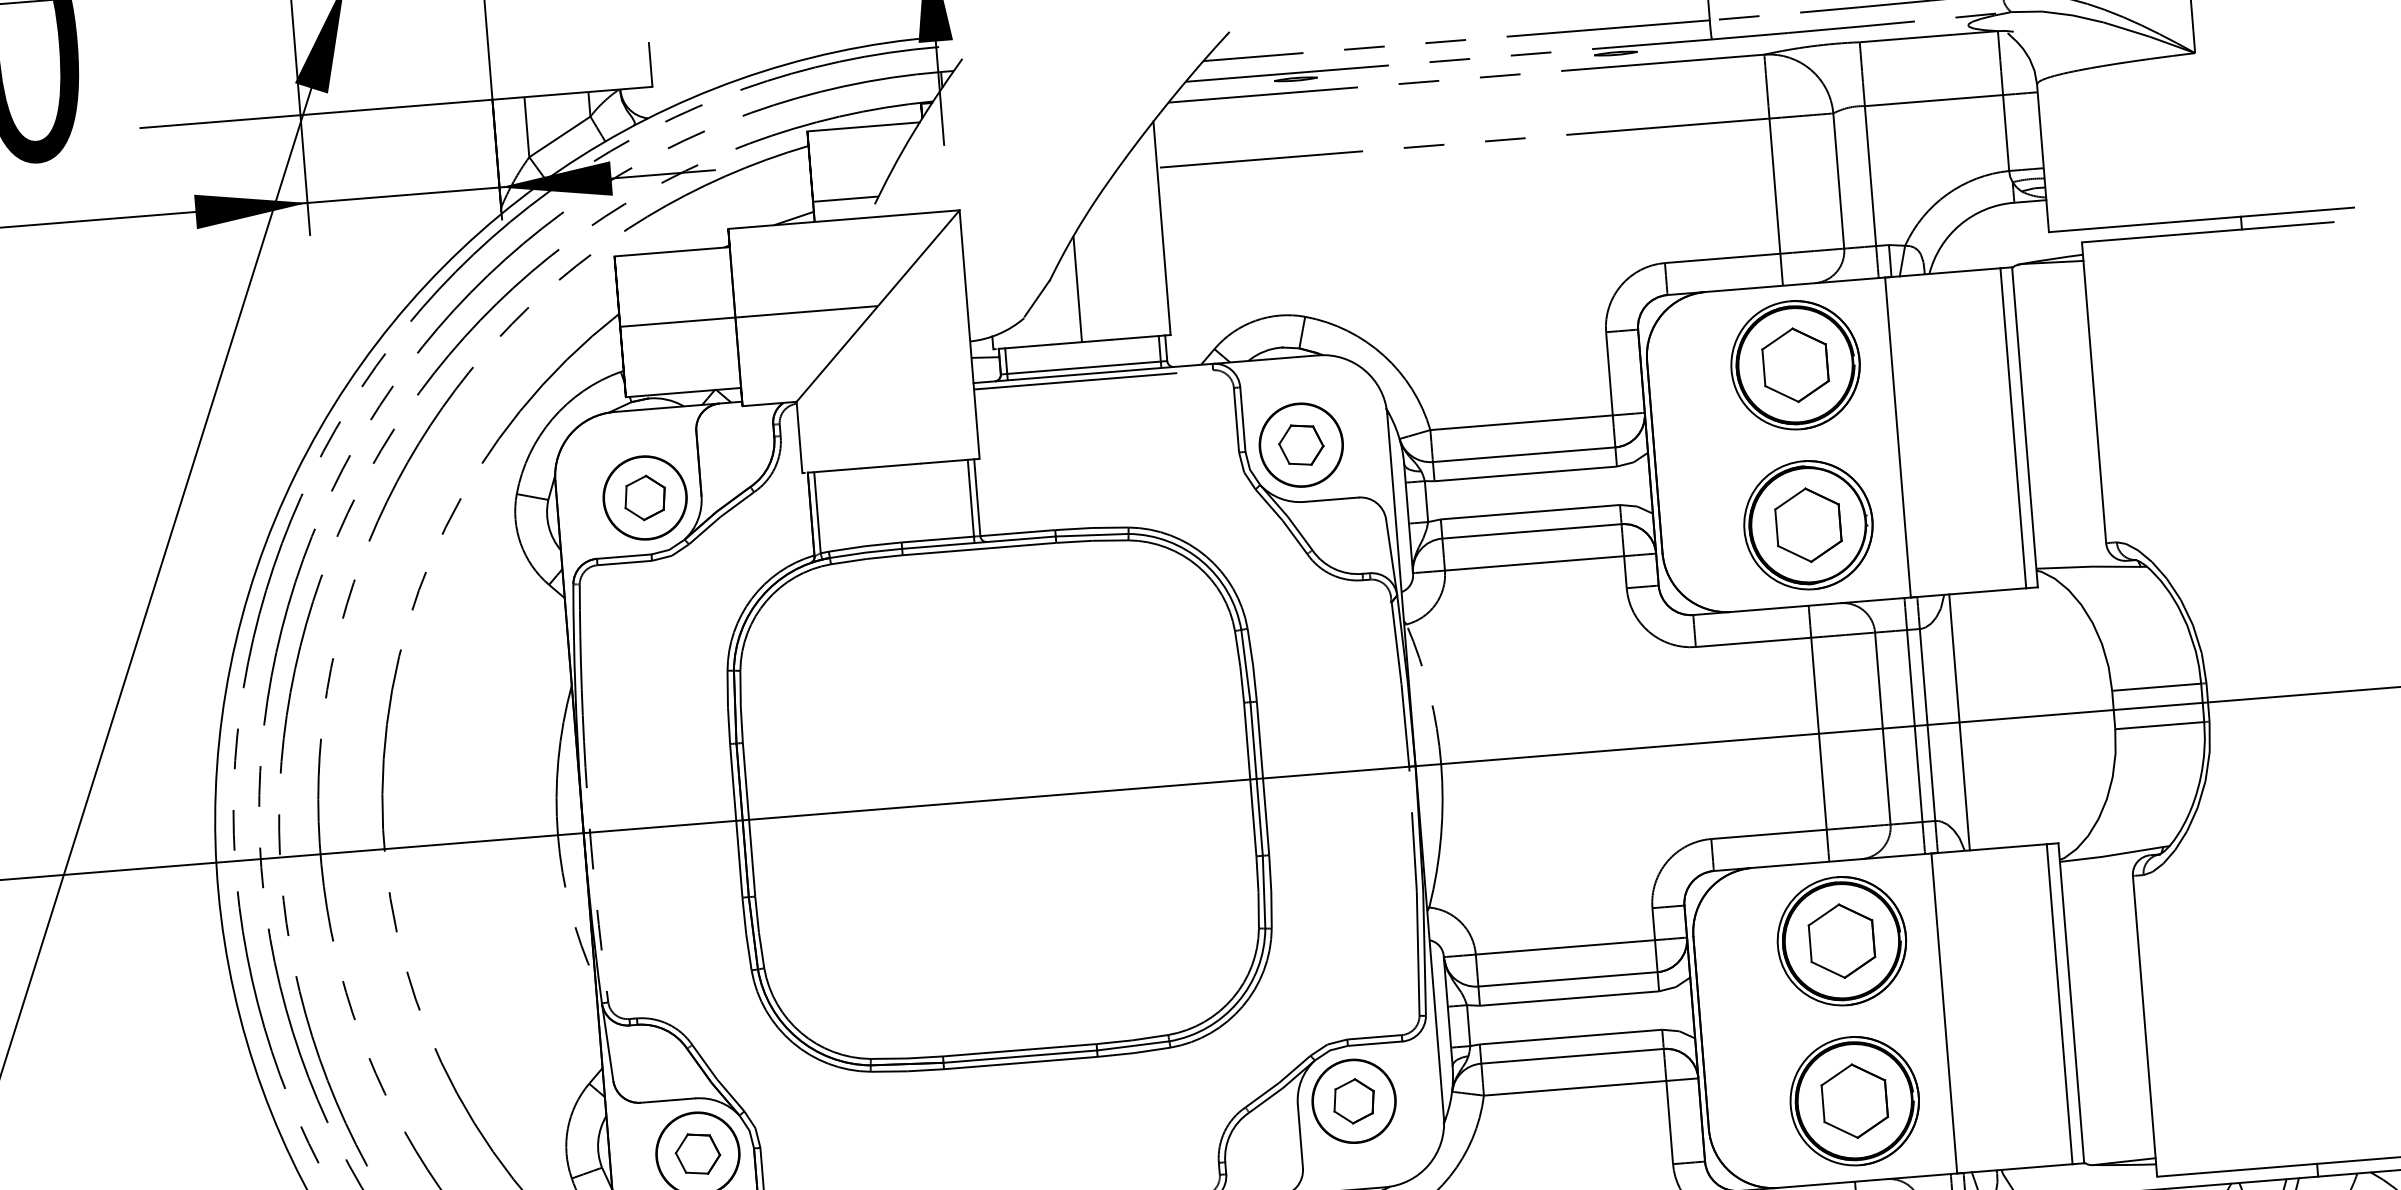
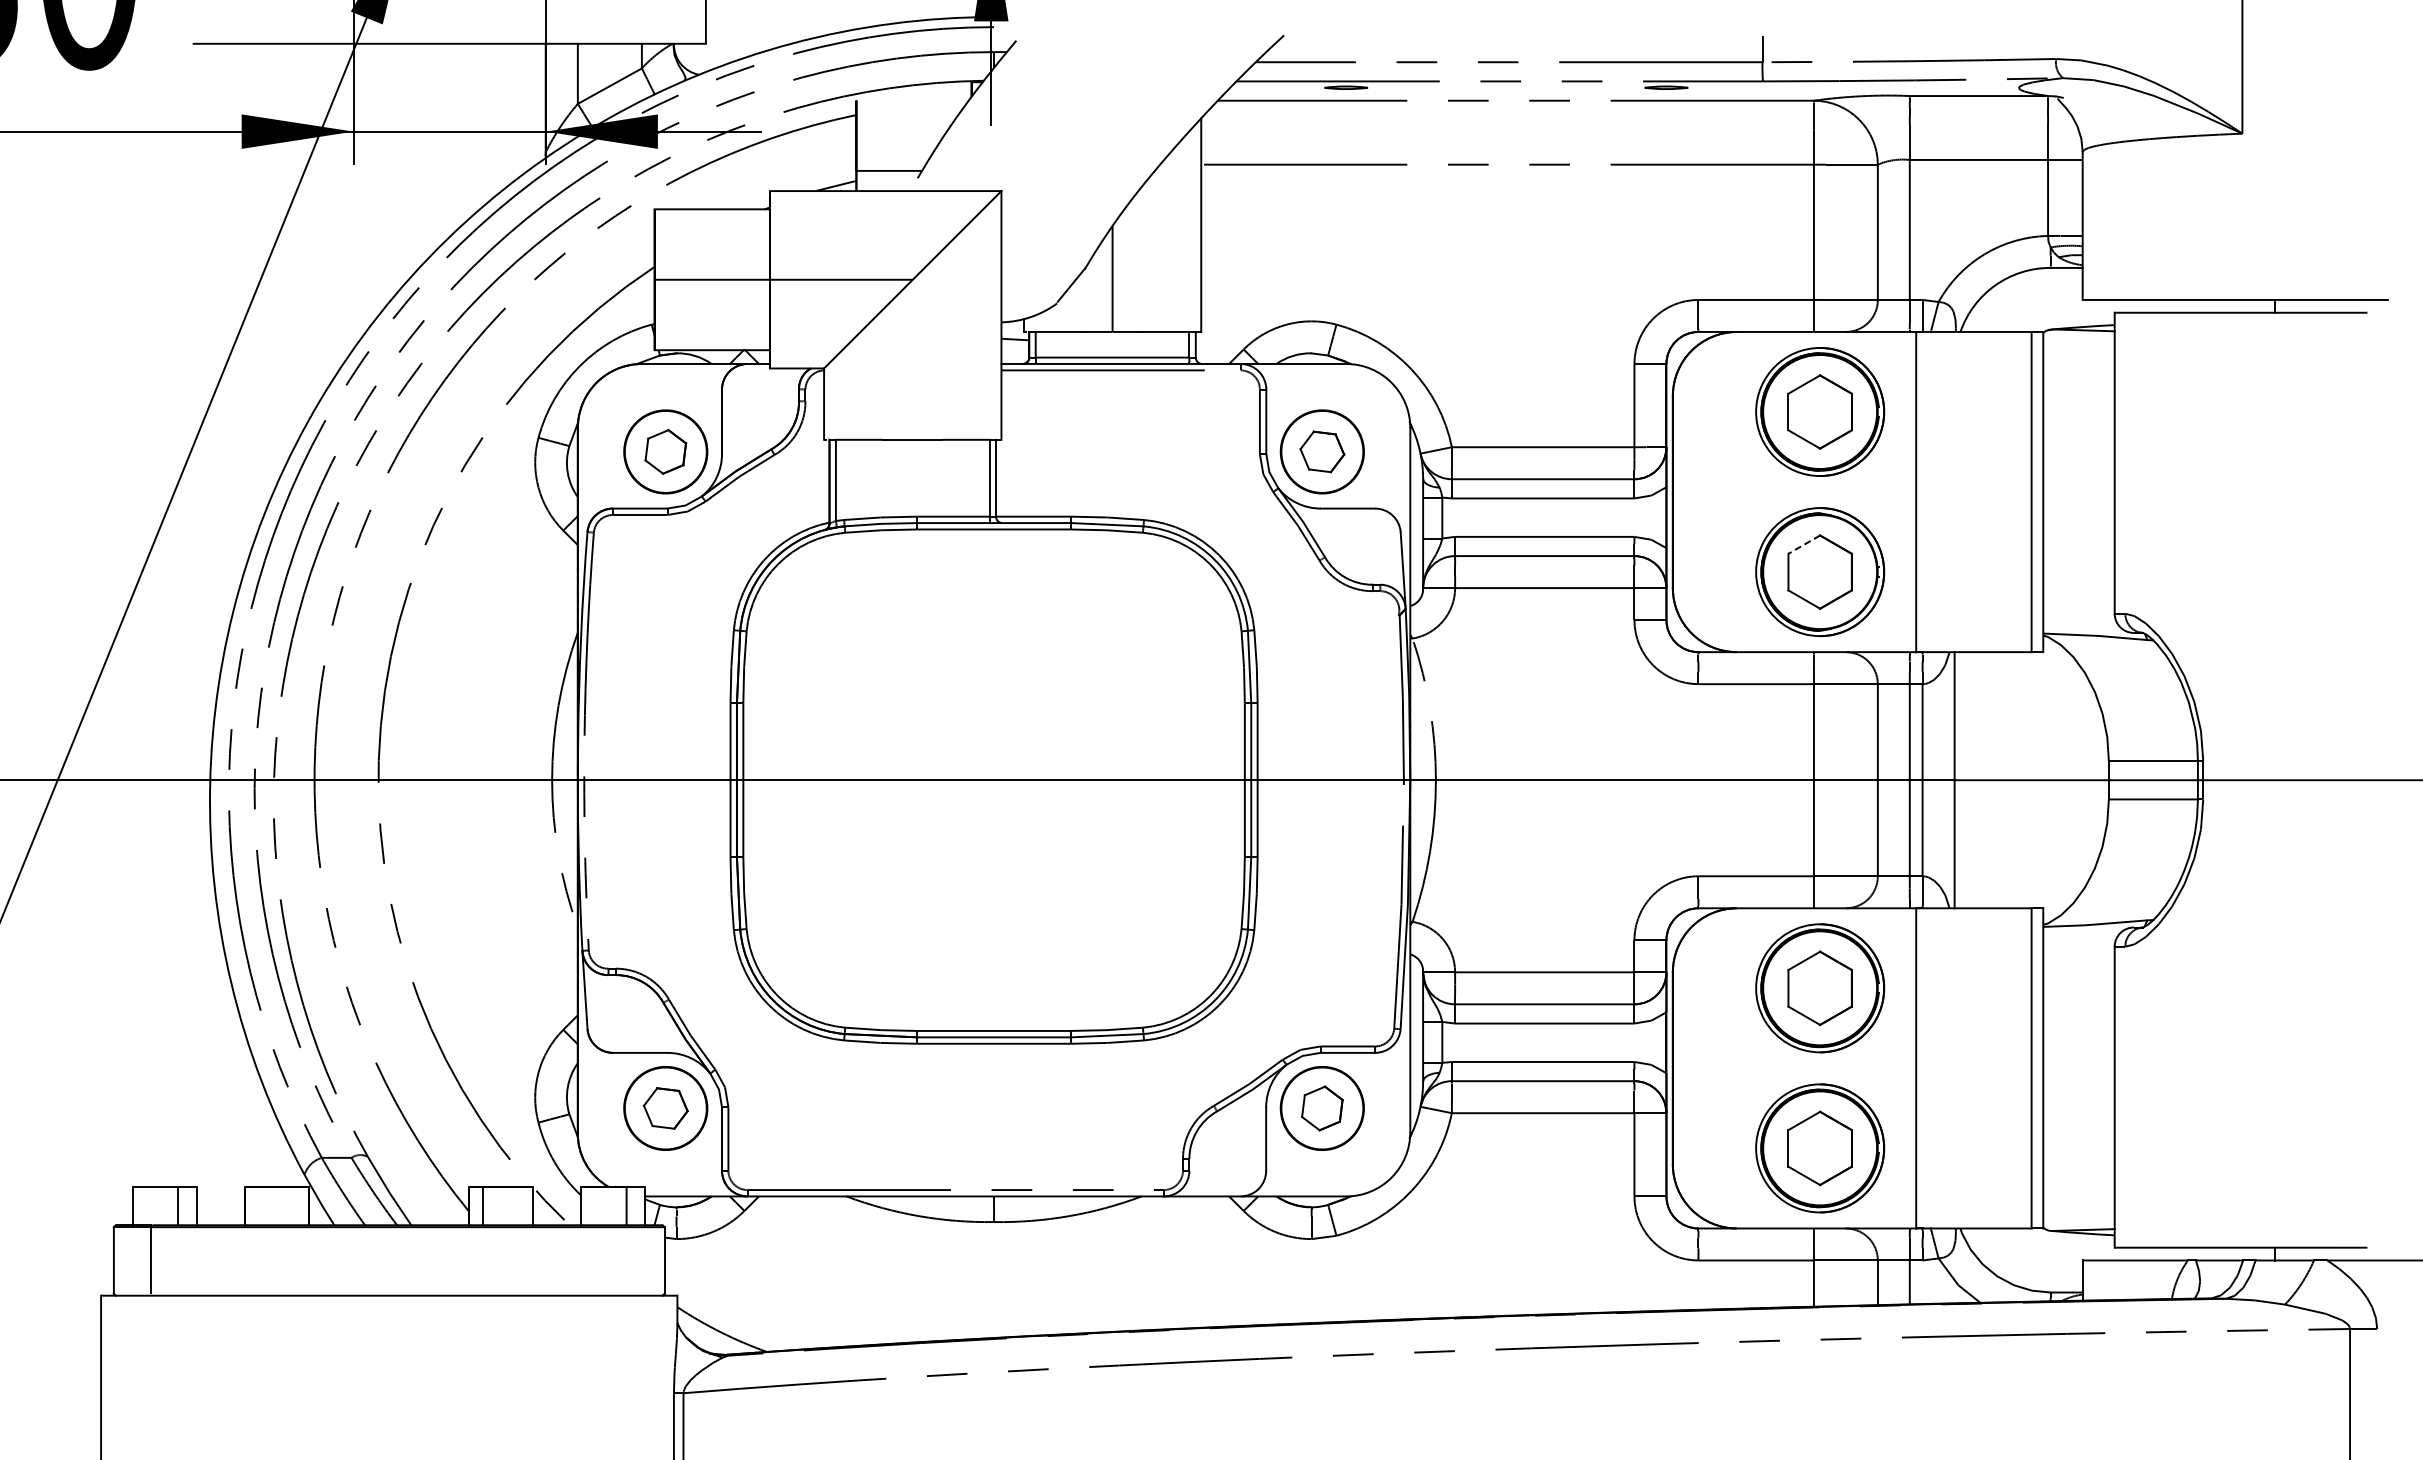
line: (863, 126) -> (912, 100), removed
line: (1789, 499) -> (1803, 544), solid -> dashed

